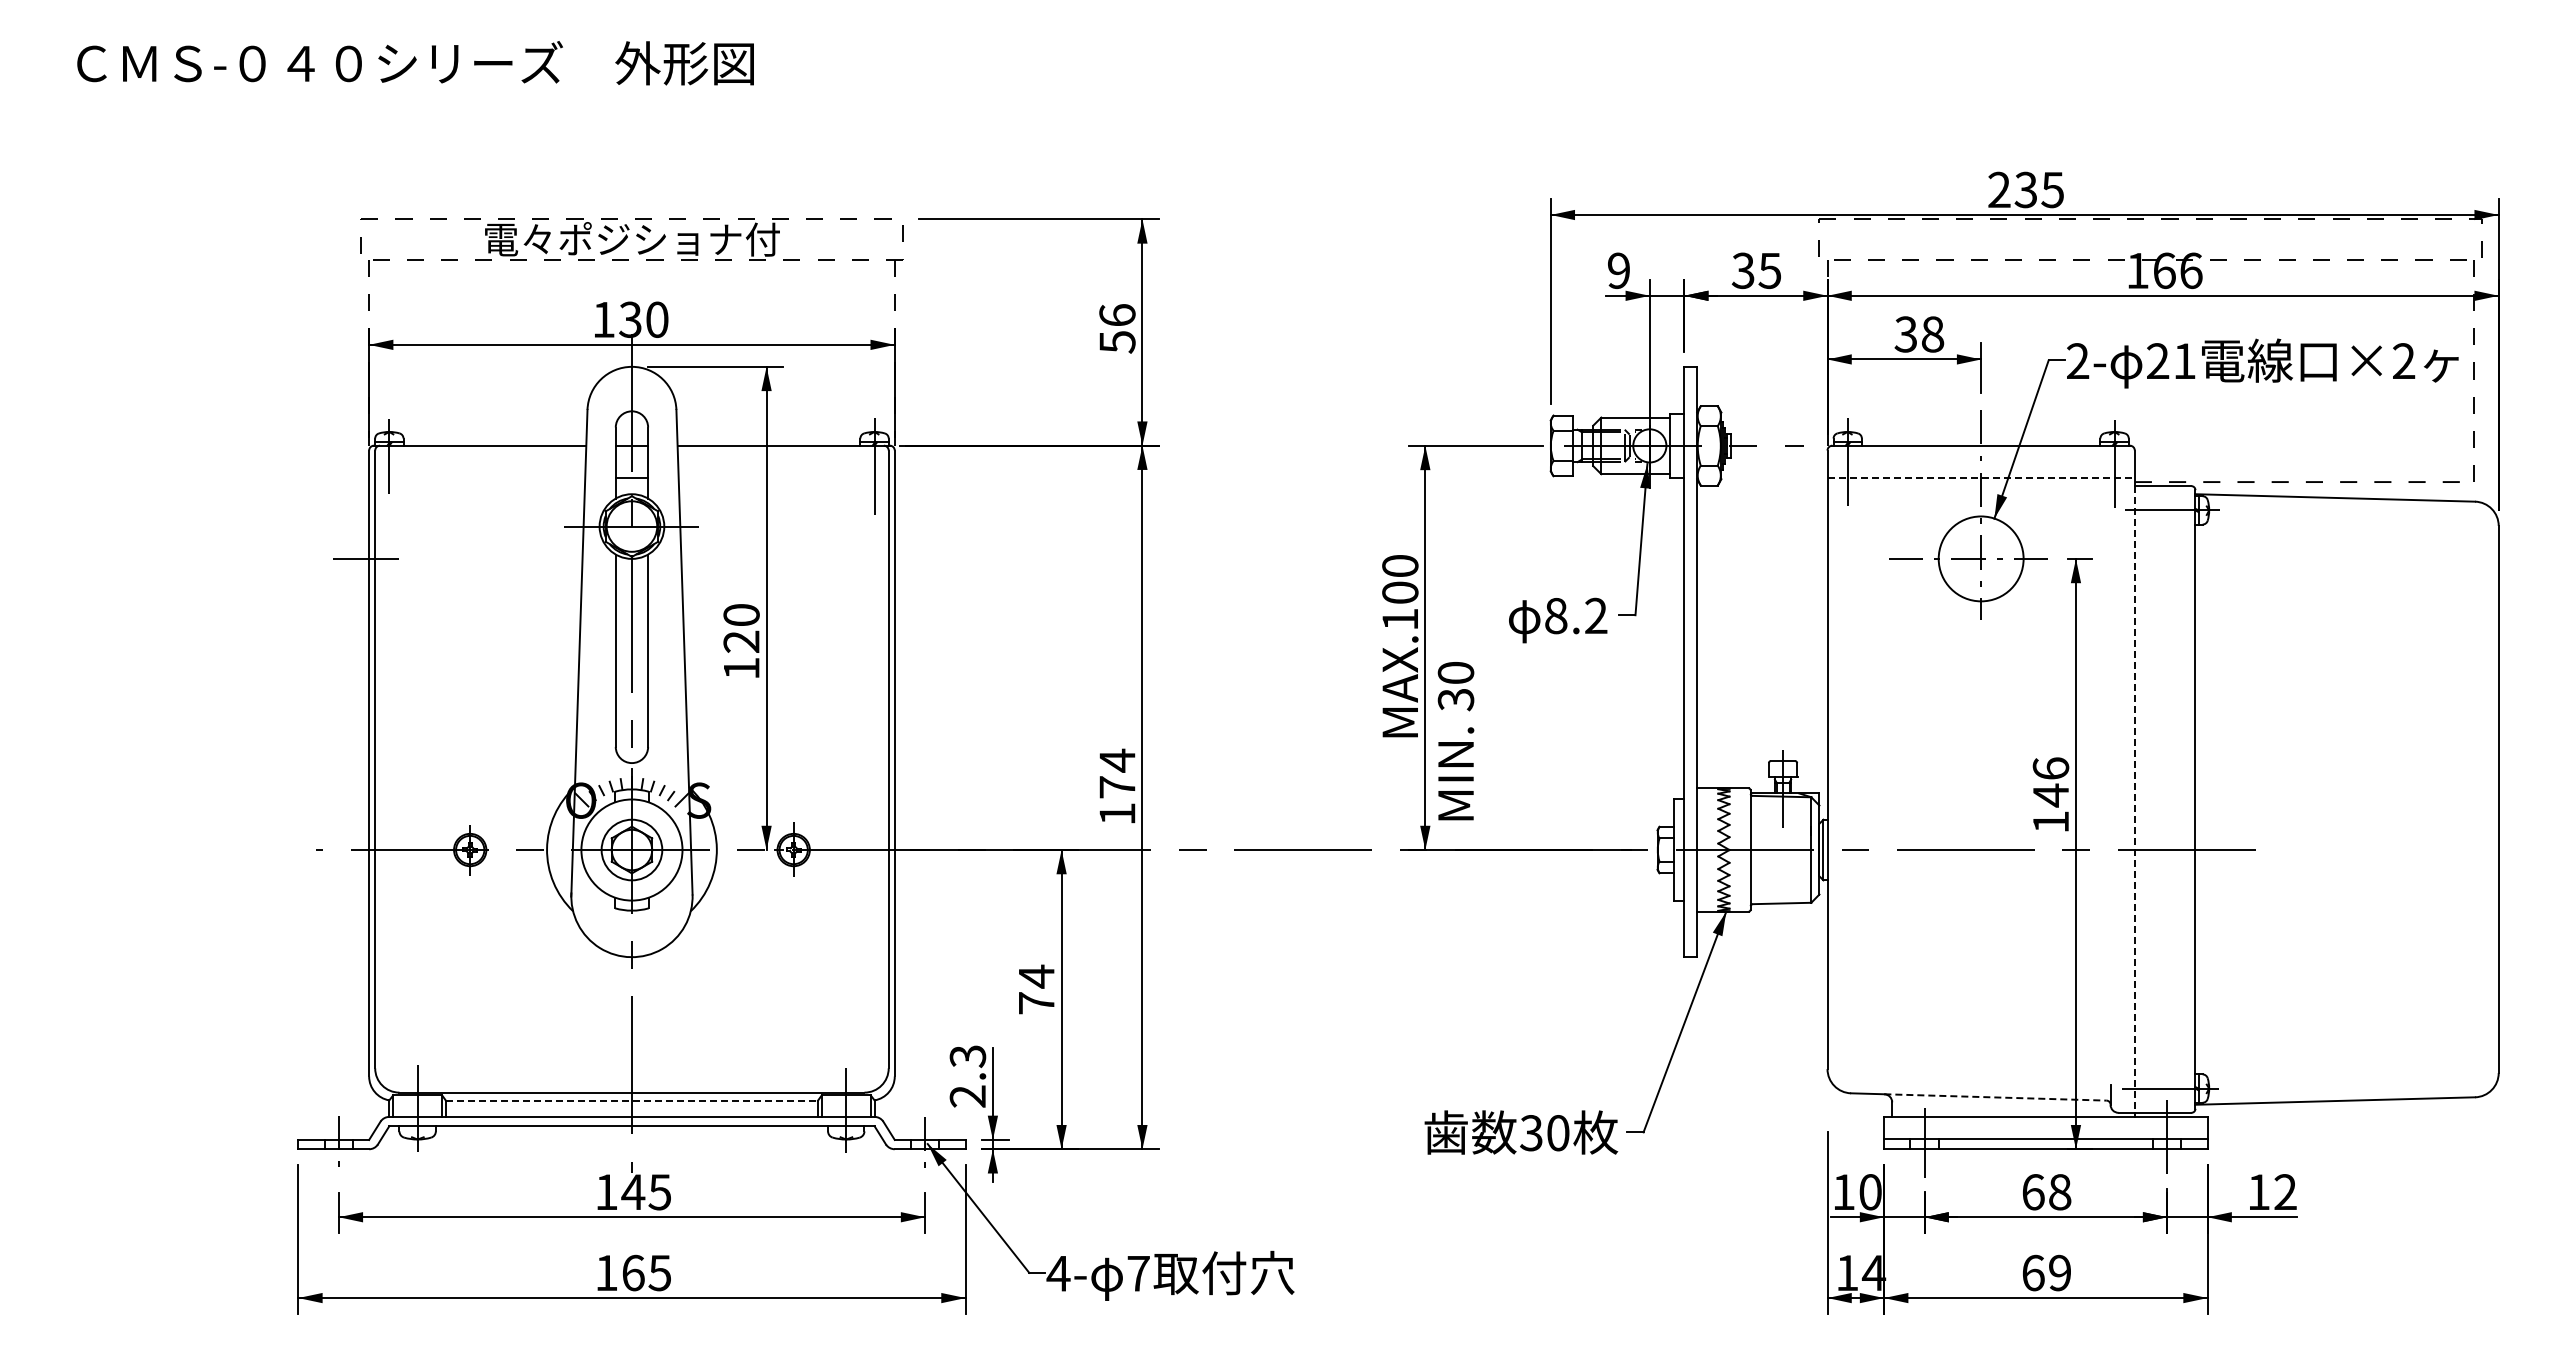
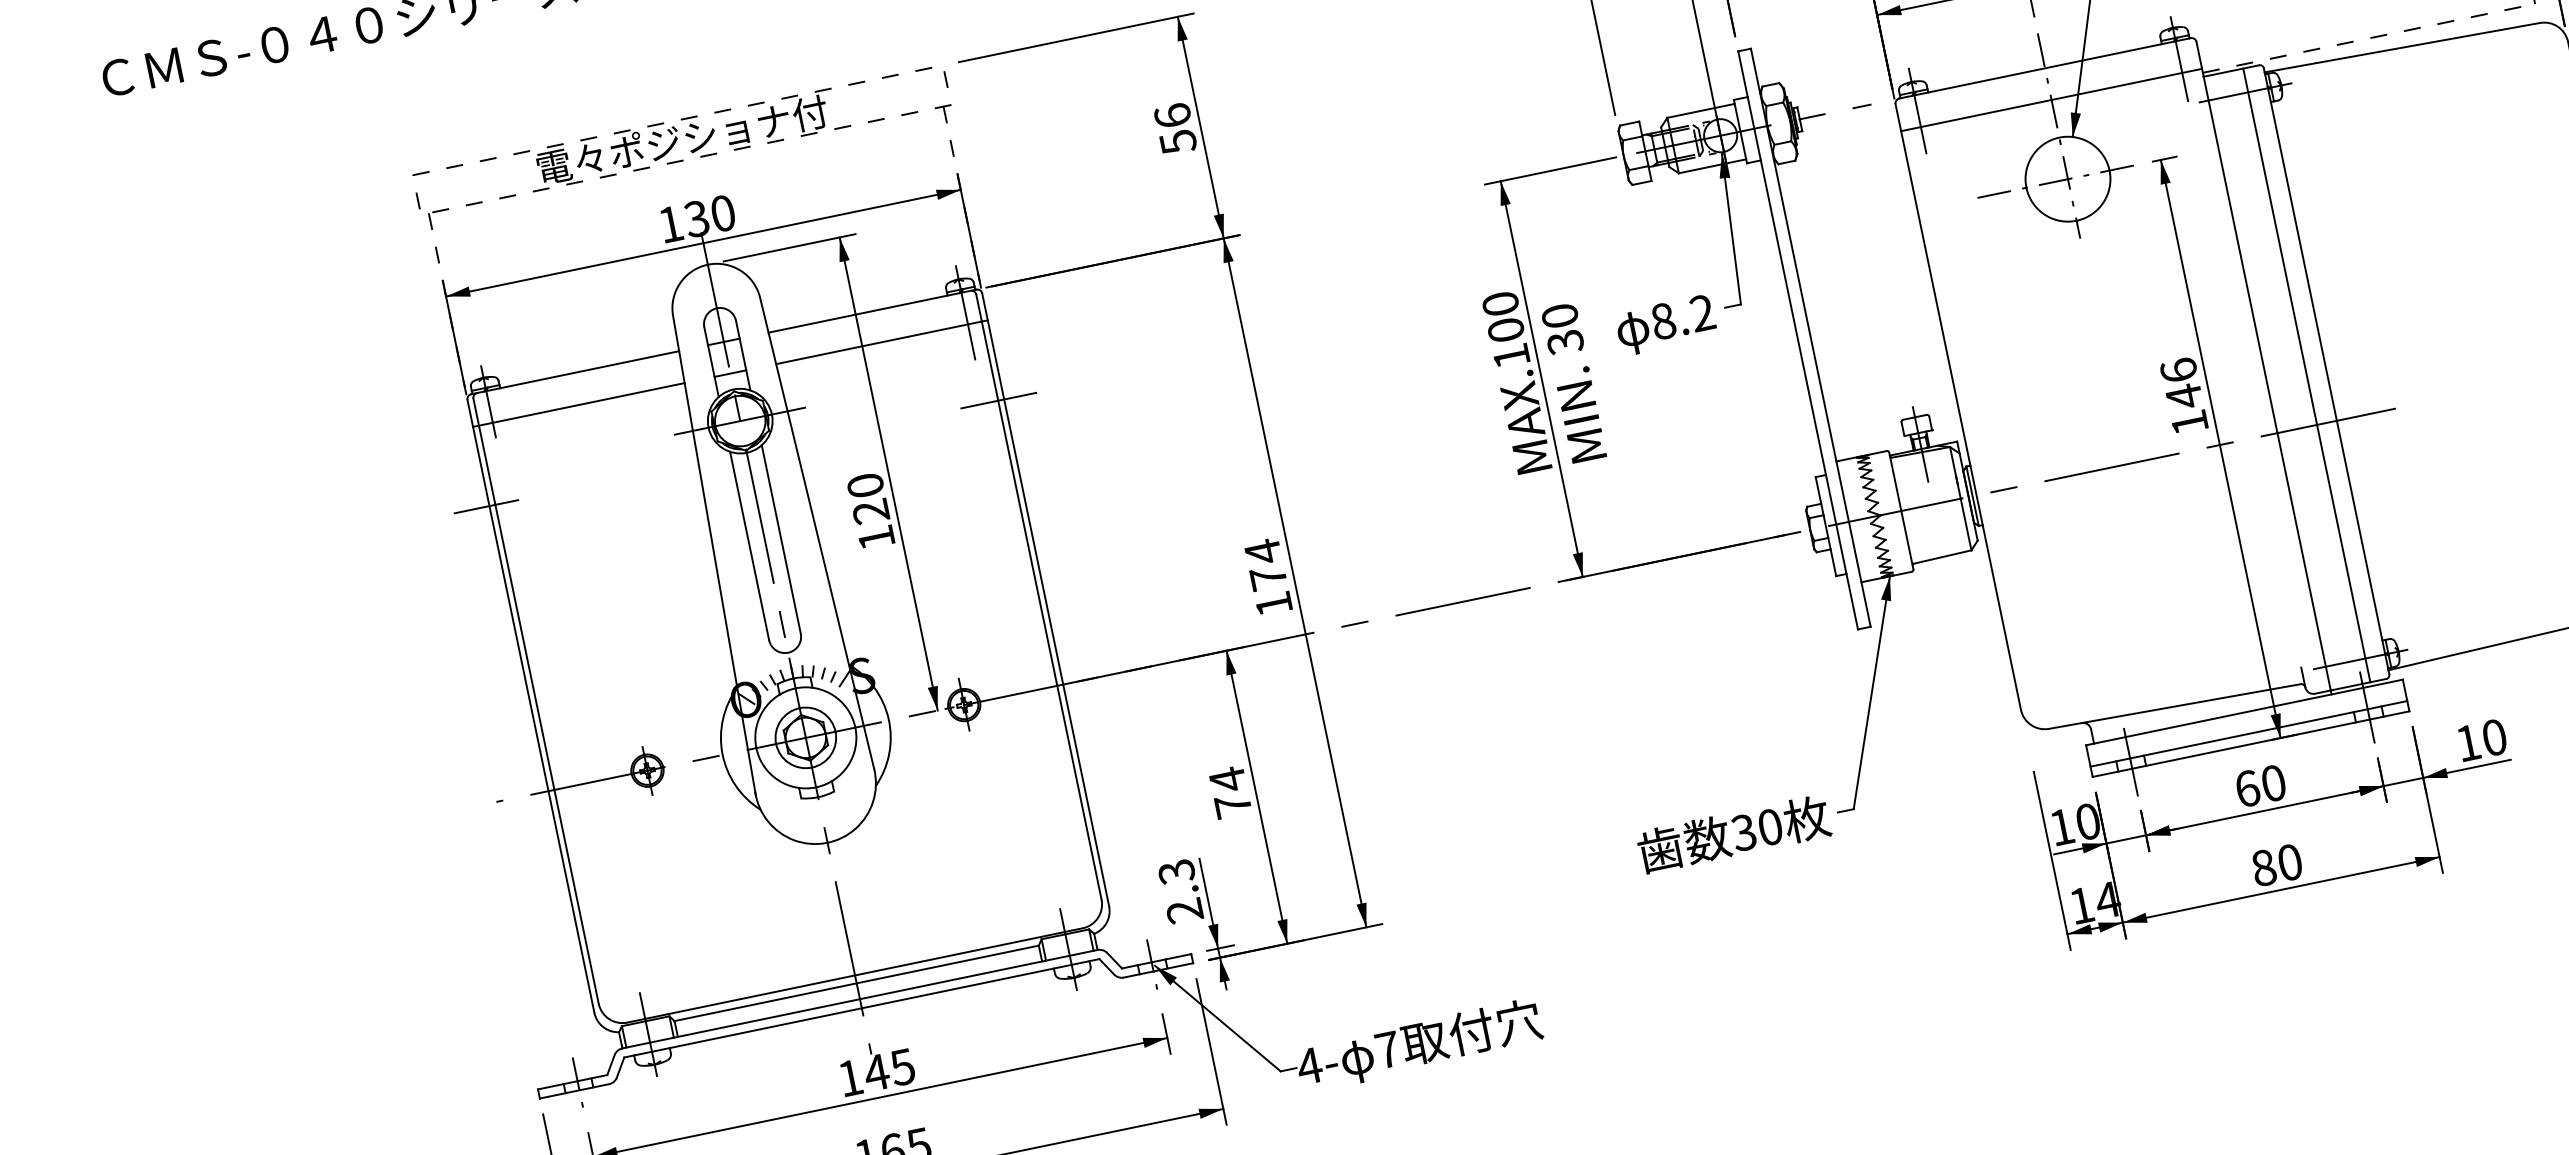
line: (477, 478) -> (579, 405), added
line: (786, 478) -> (881, 342), added
line: (1981, 478) -> (2052, 100), dashed -> solid
line: (889, 558) -> (998, 400), added
text: (1455, 741) -> (1573, 383), moved
line: (2134, 799) -> (2266, 383), dashed -> solid
line: (2175, 799) -> (2307, 375), added
line: (1995, 1097) -> (2191, 703), dashed -> solid
line: (631, 1100) -> (856, 983), dashed -> solid
text: (2060, 1192) -> (2274, 783), 68 -> 60
text: (2285, 1192) -> (2494, 737), 12 -> 10
text: (2046, 1272) -> (2276, 864), 69 -> 80

